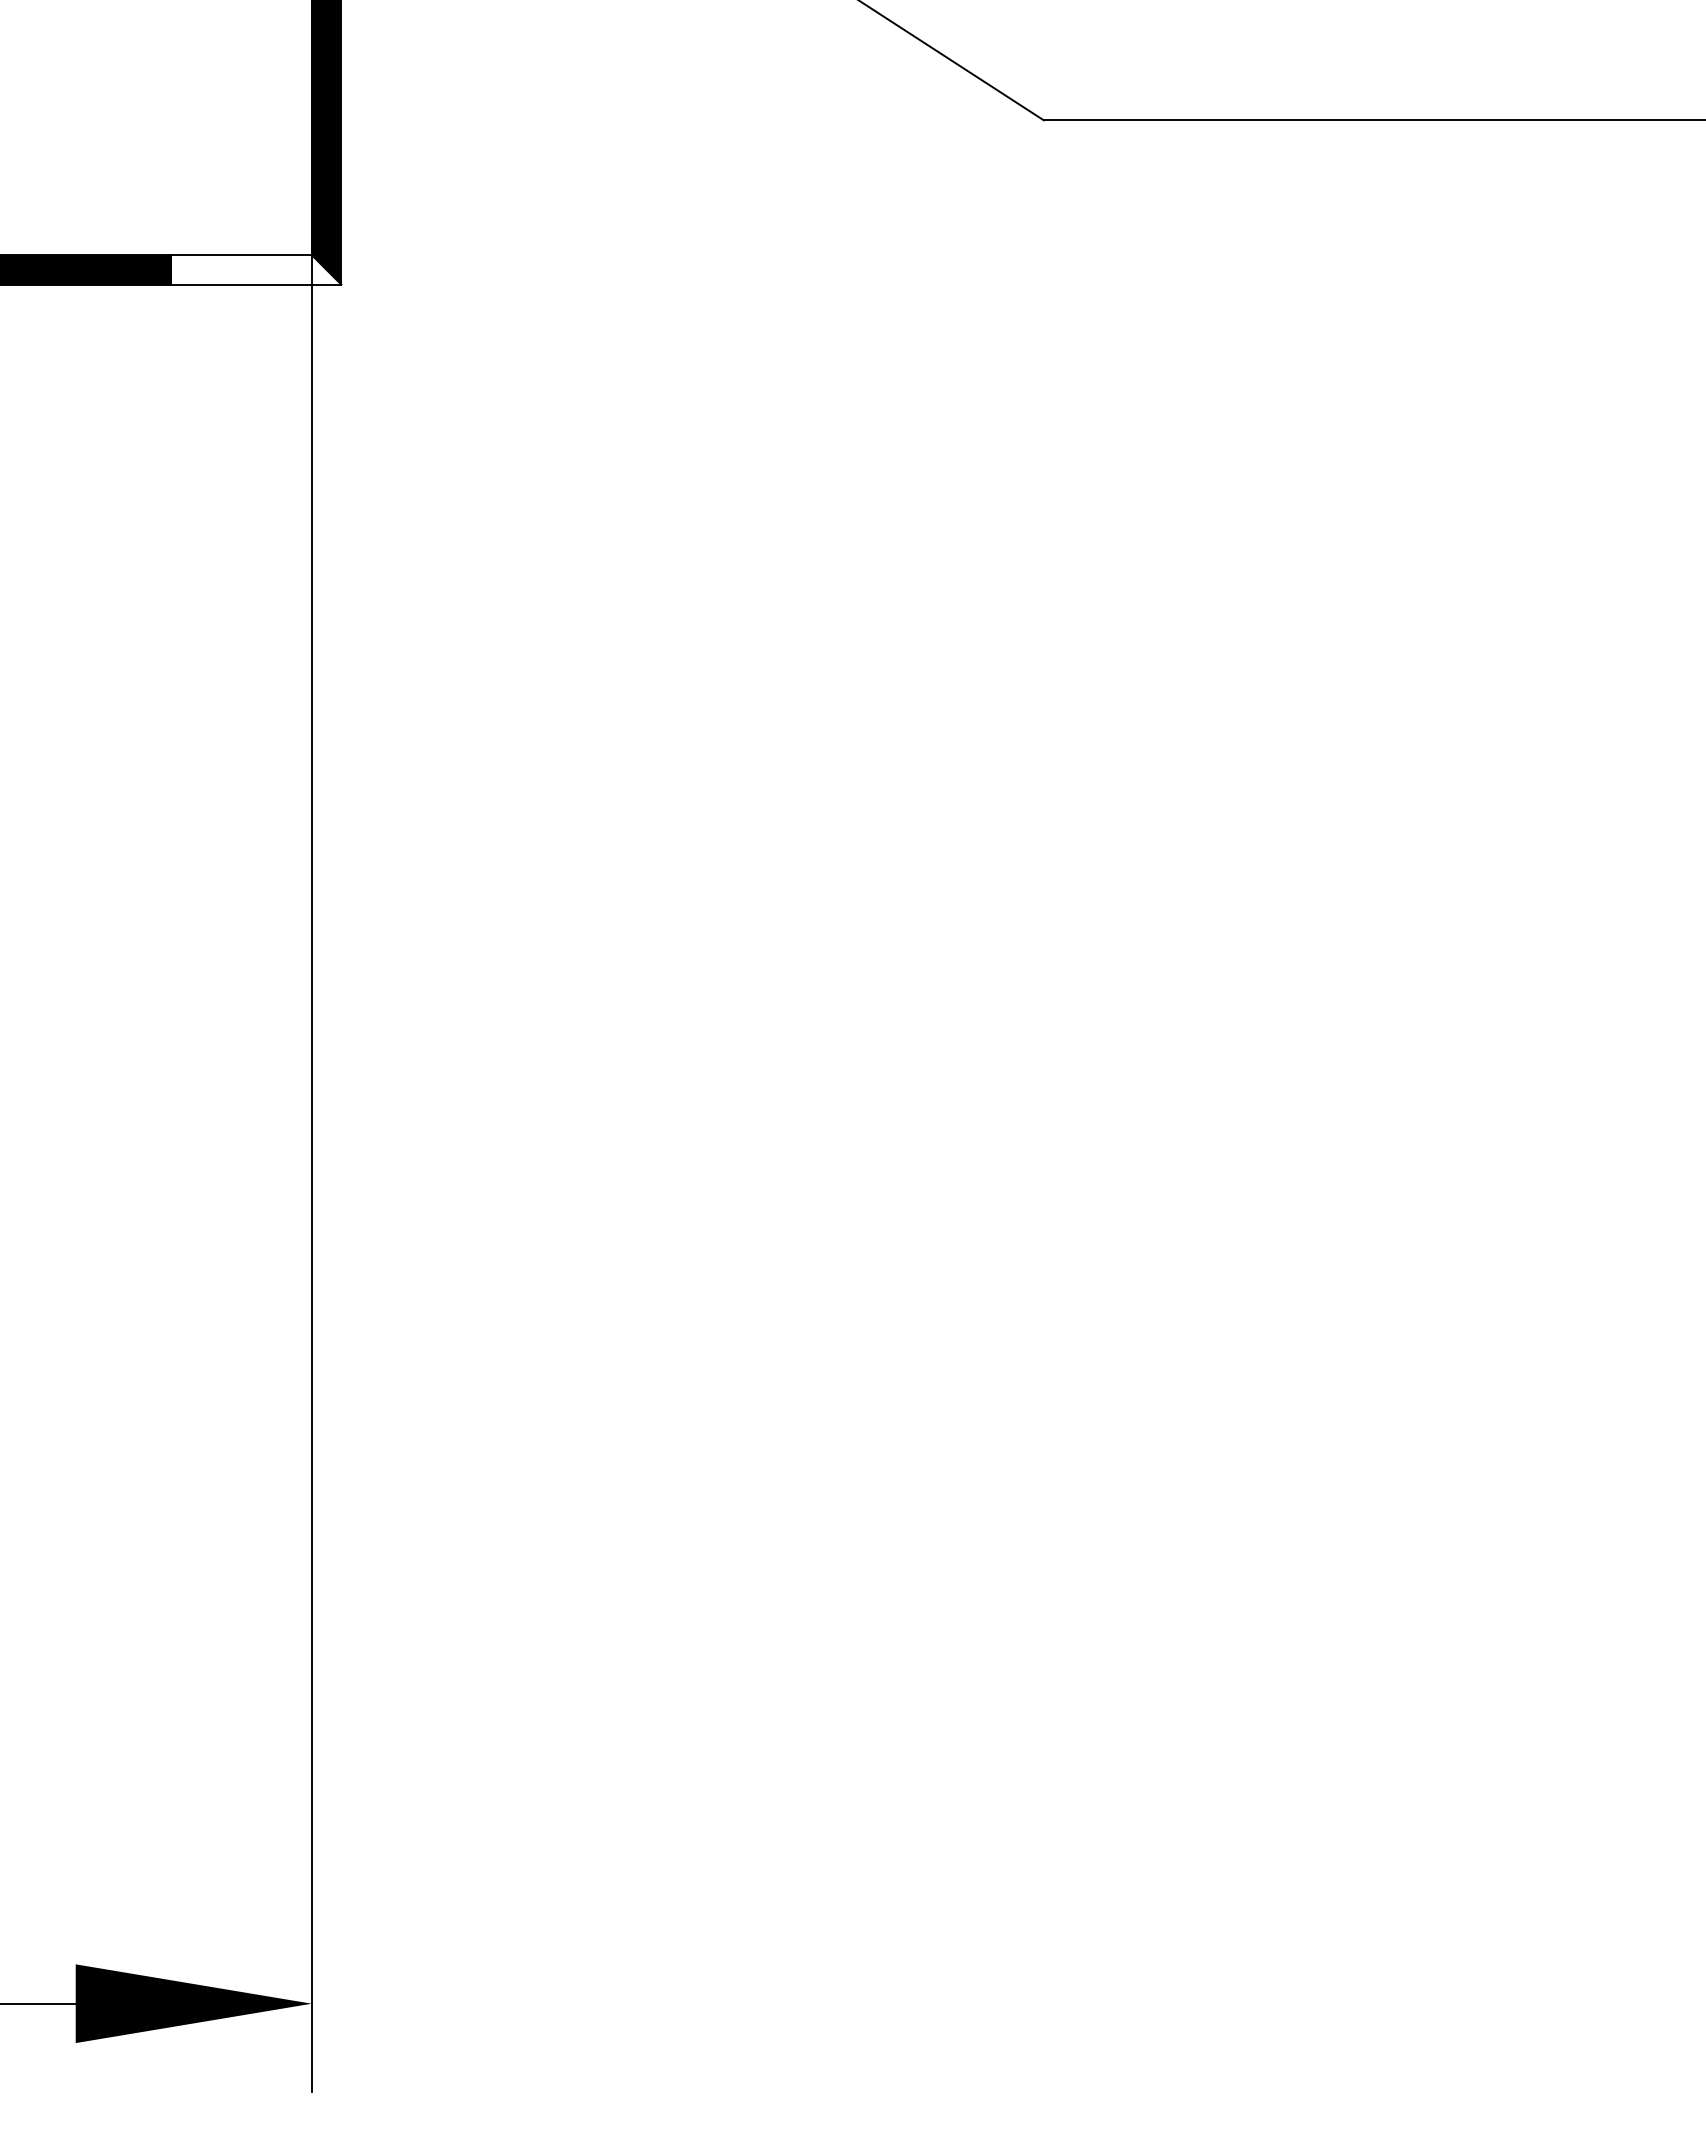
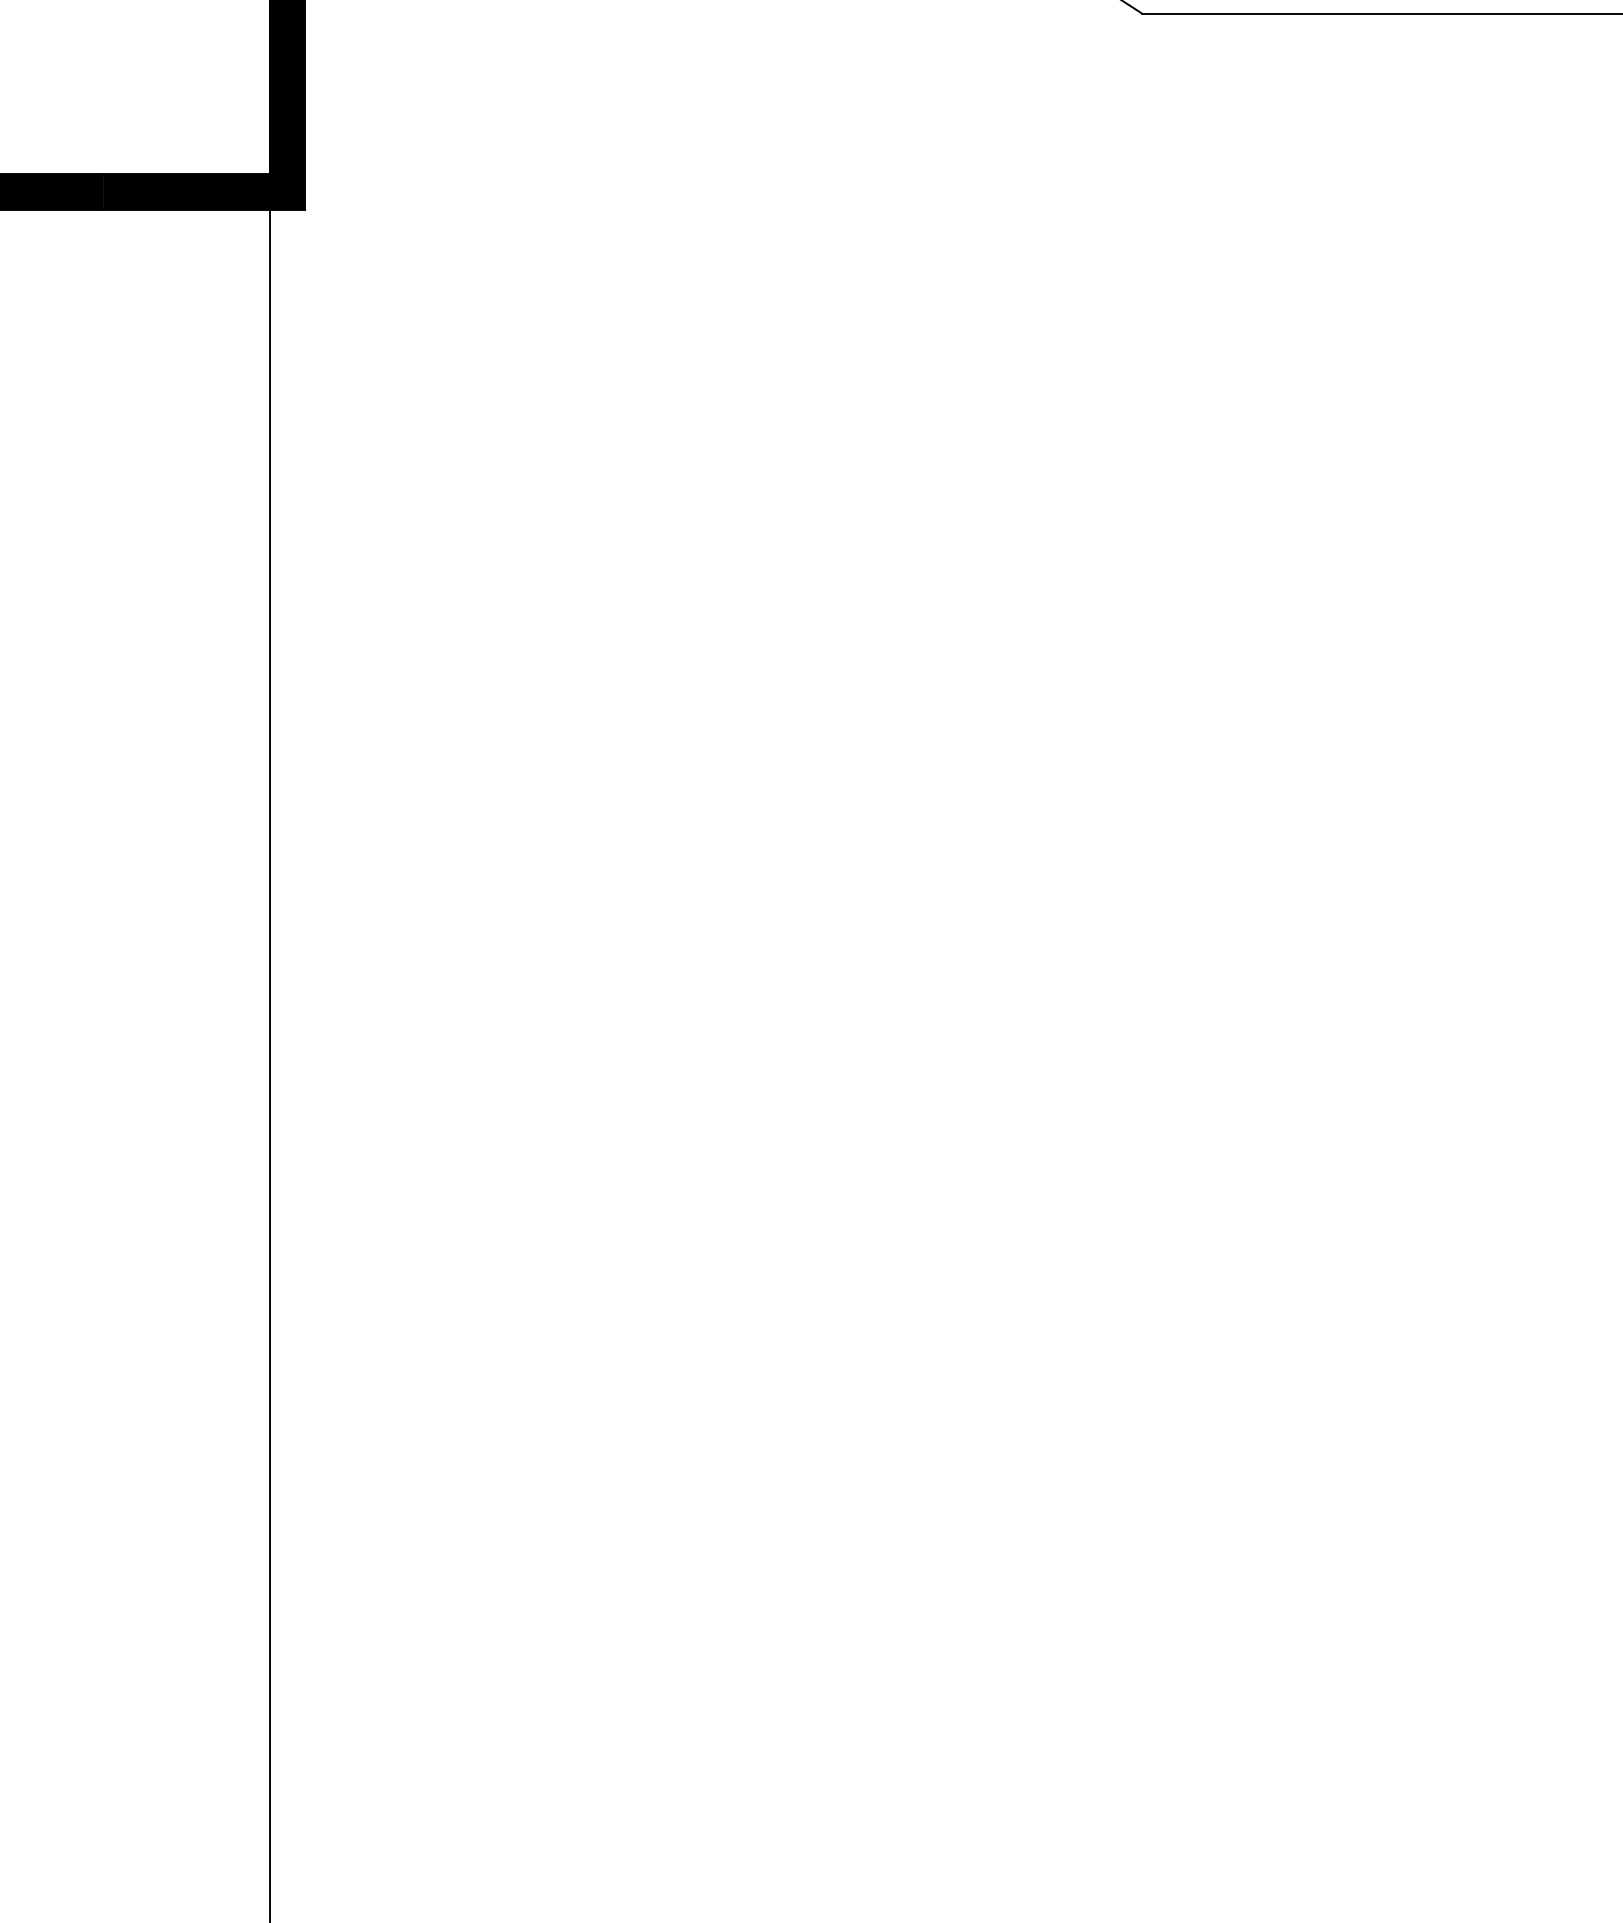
fill: (256, 269) -> (203, 191), added

